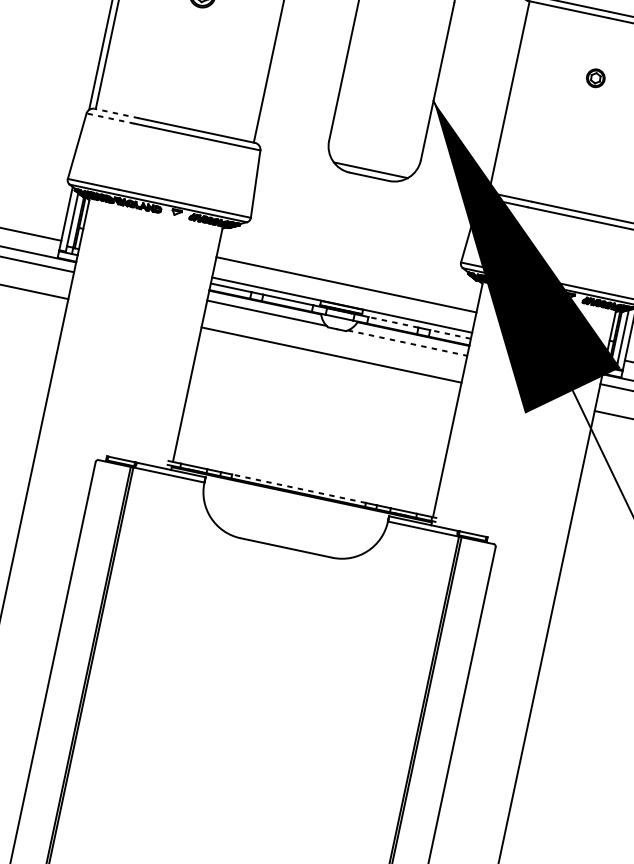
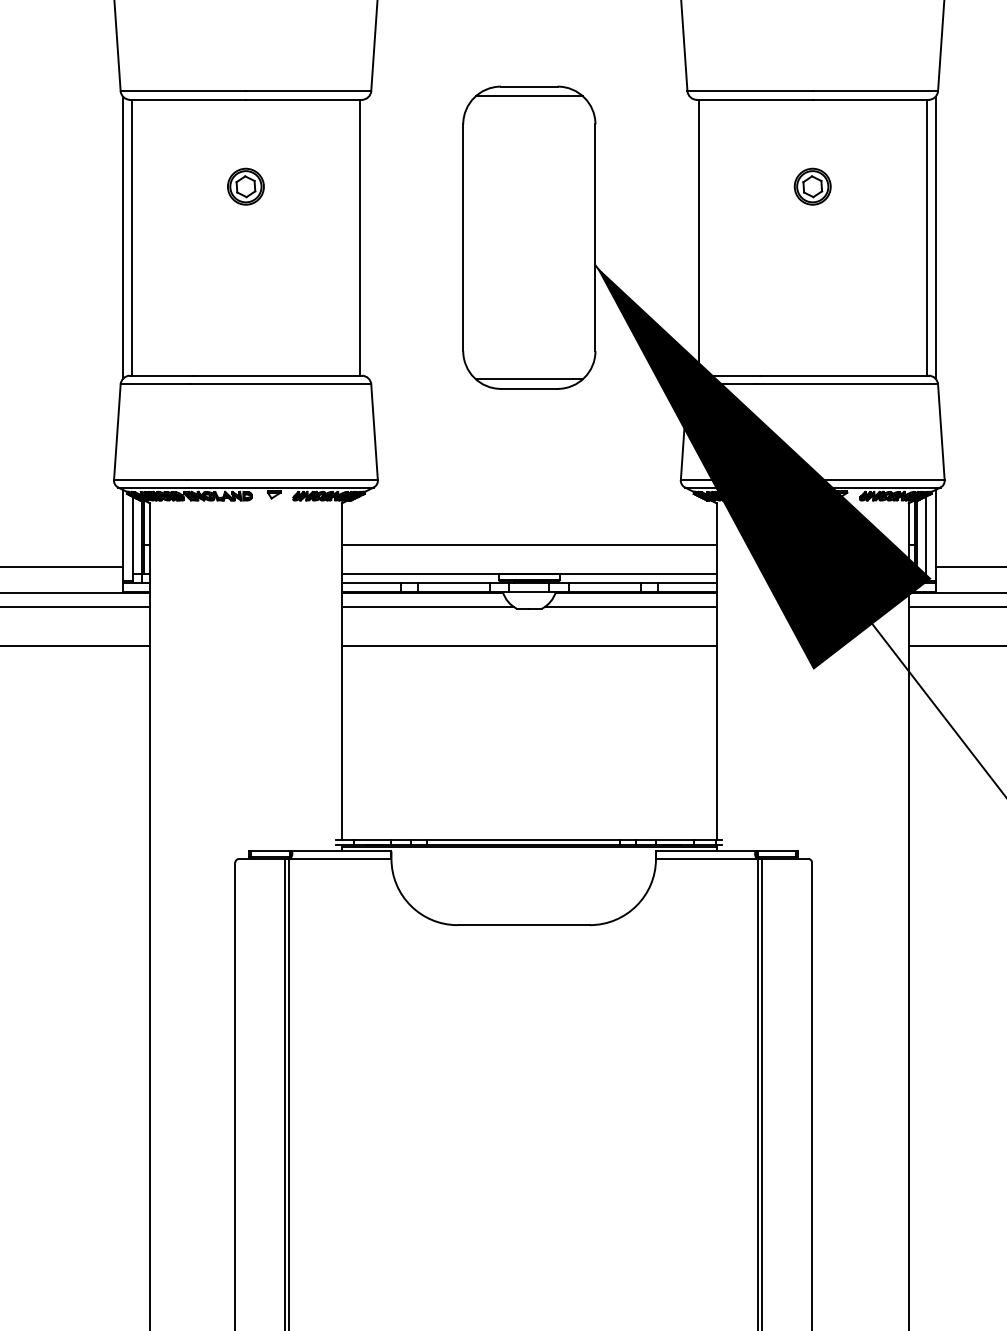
part: (595, 78) -> (812, 186), size x1.43
line: (116, 113) -> (161, 375), dashed -> solid
line: (110, 118) -> (155, 384), dashed -> solid
line: (393, 322) -> (604, 582), dashed -> solid
line: (449, 334) -> (686, 582), dashed -> solid
line: (408, 343) -> (631, 607), dashed -> solid
line: (298, 488) -> (523, 839), dashed -> solid

